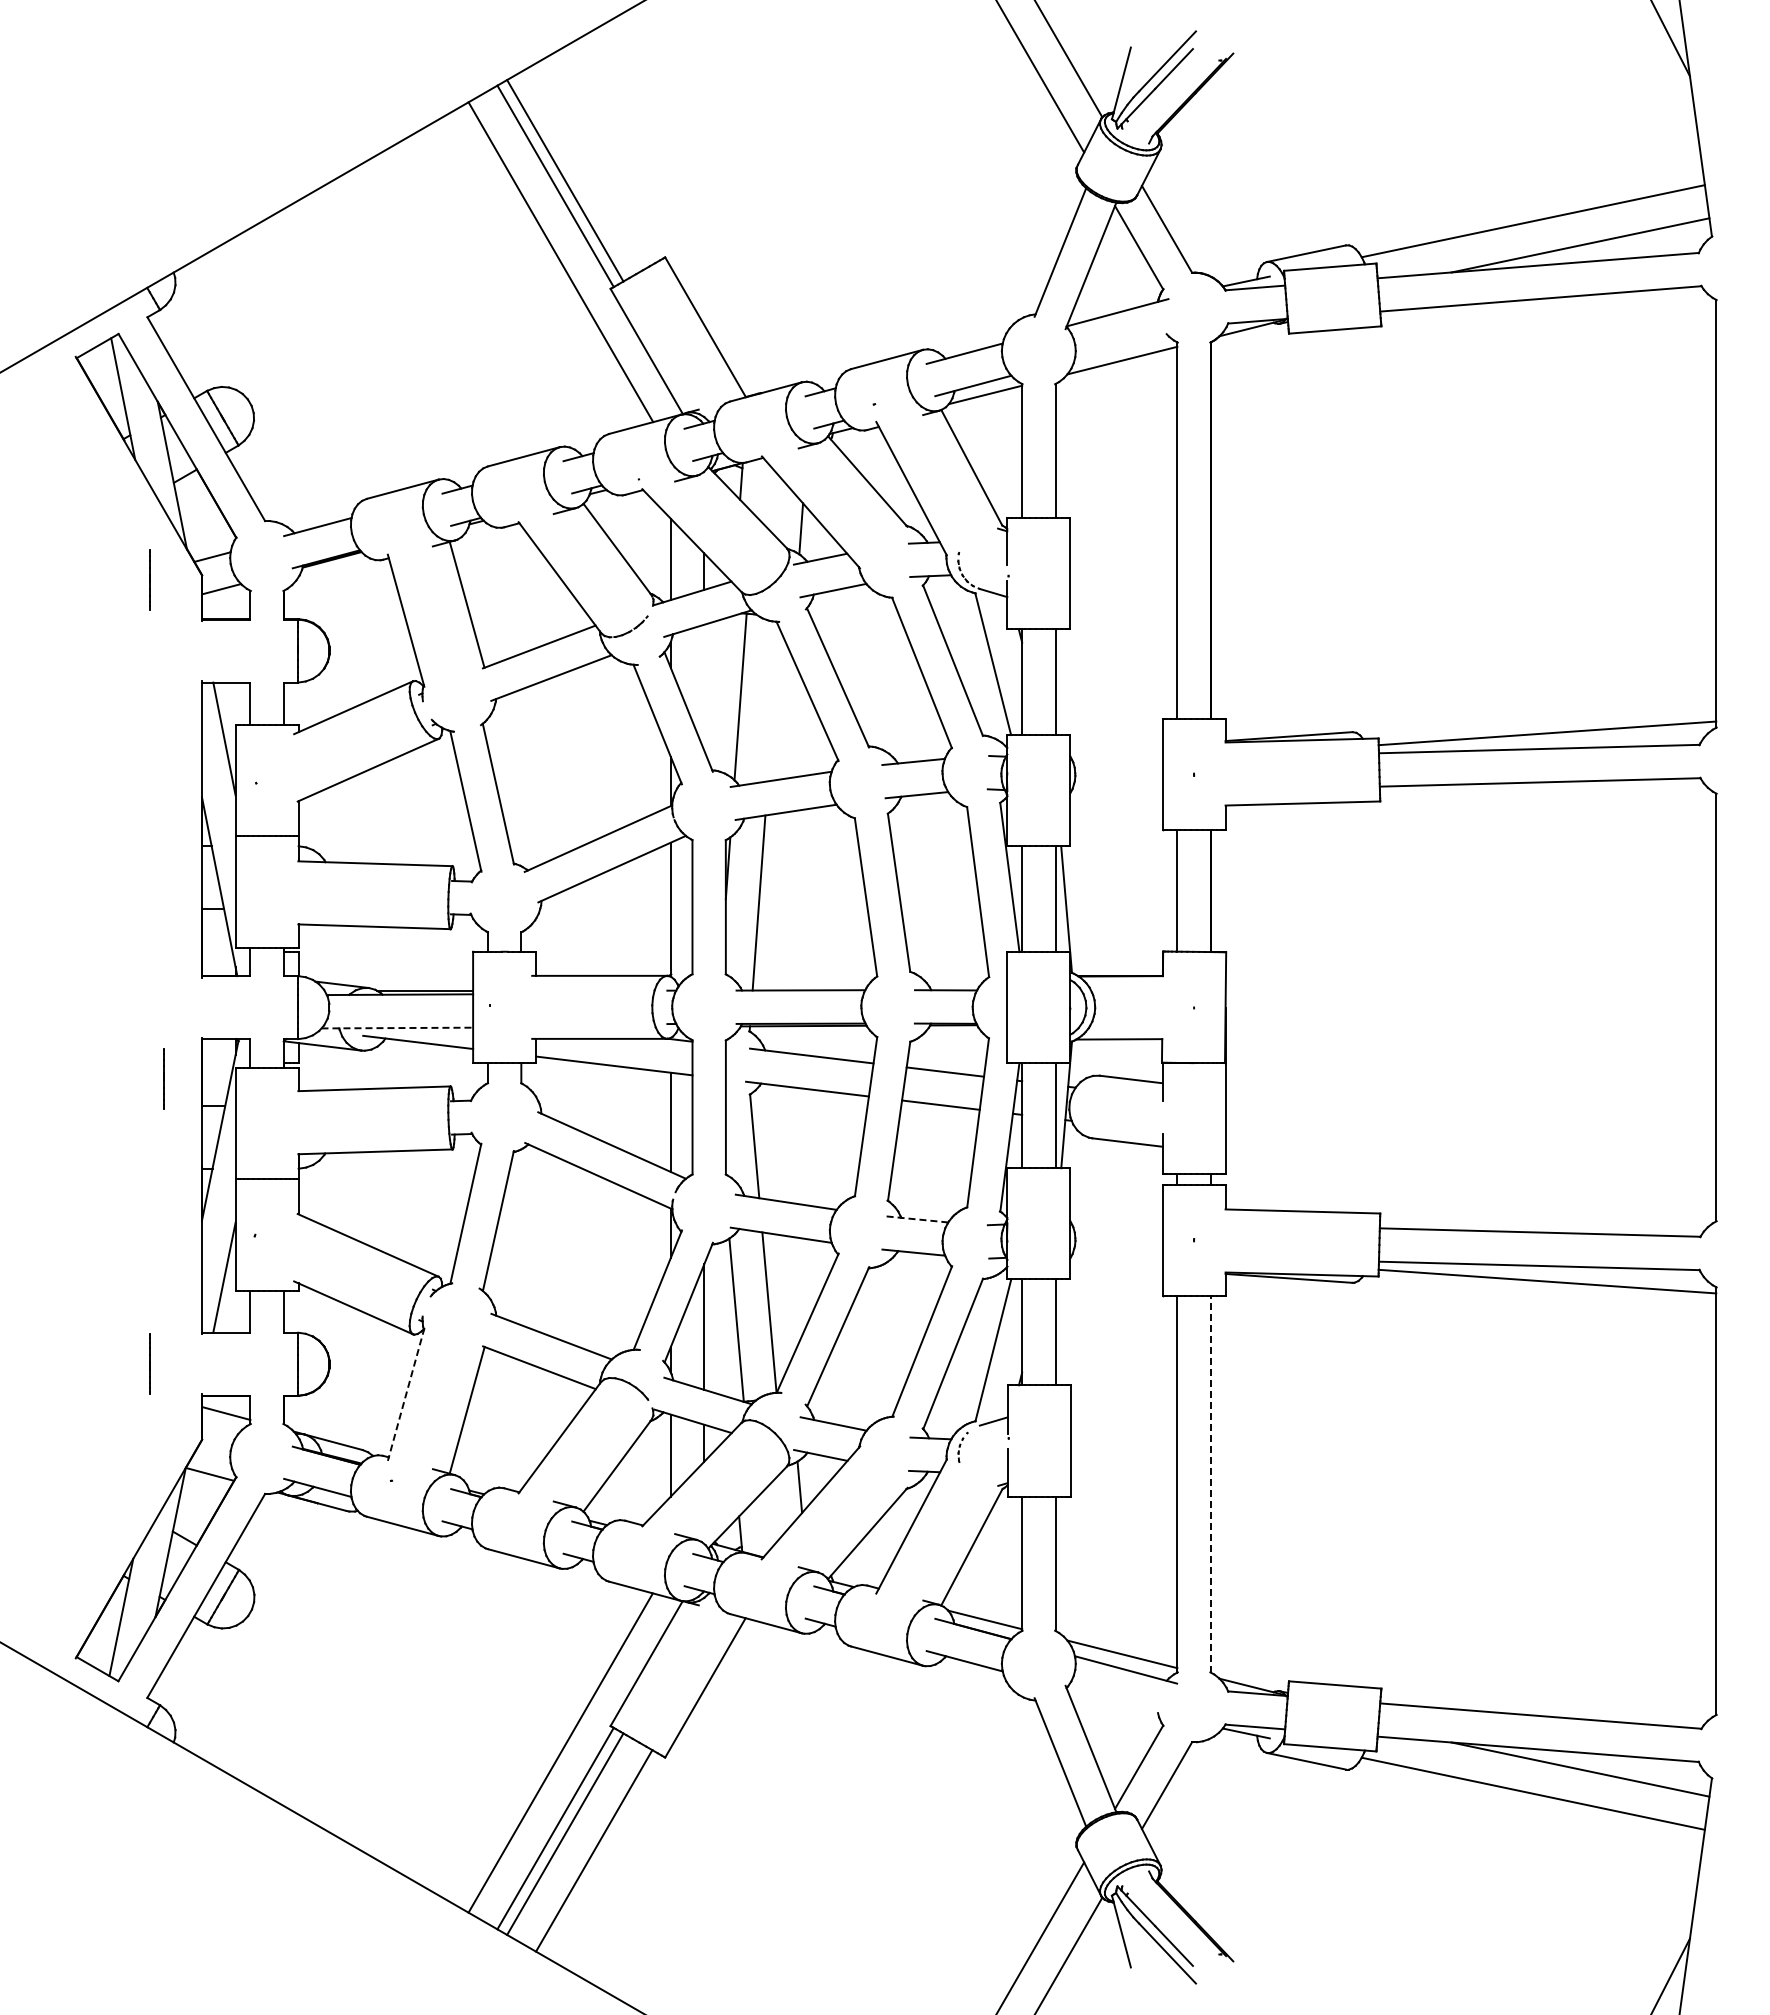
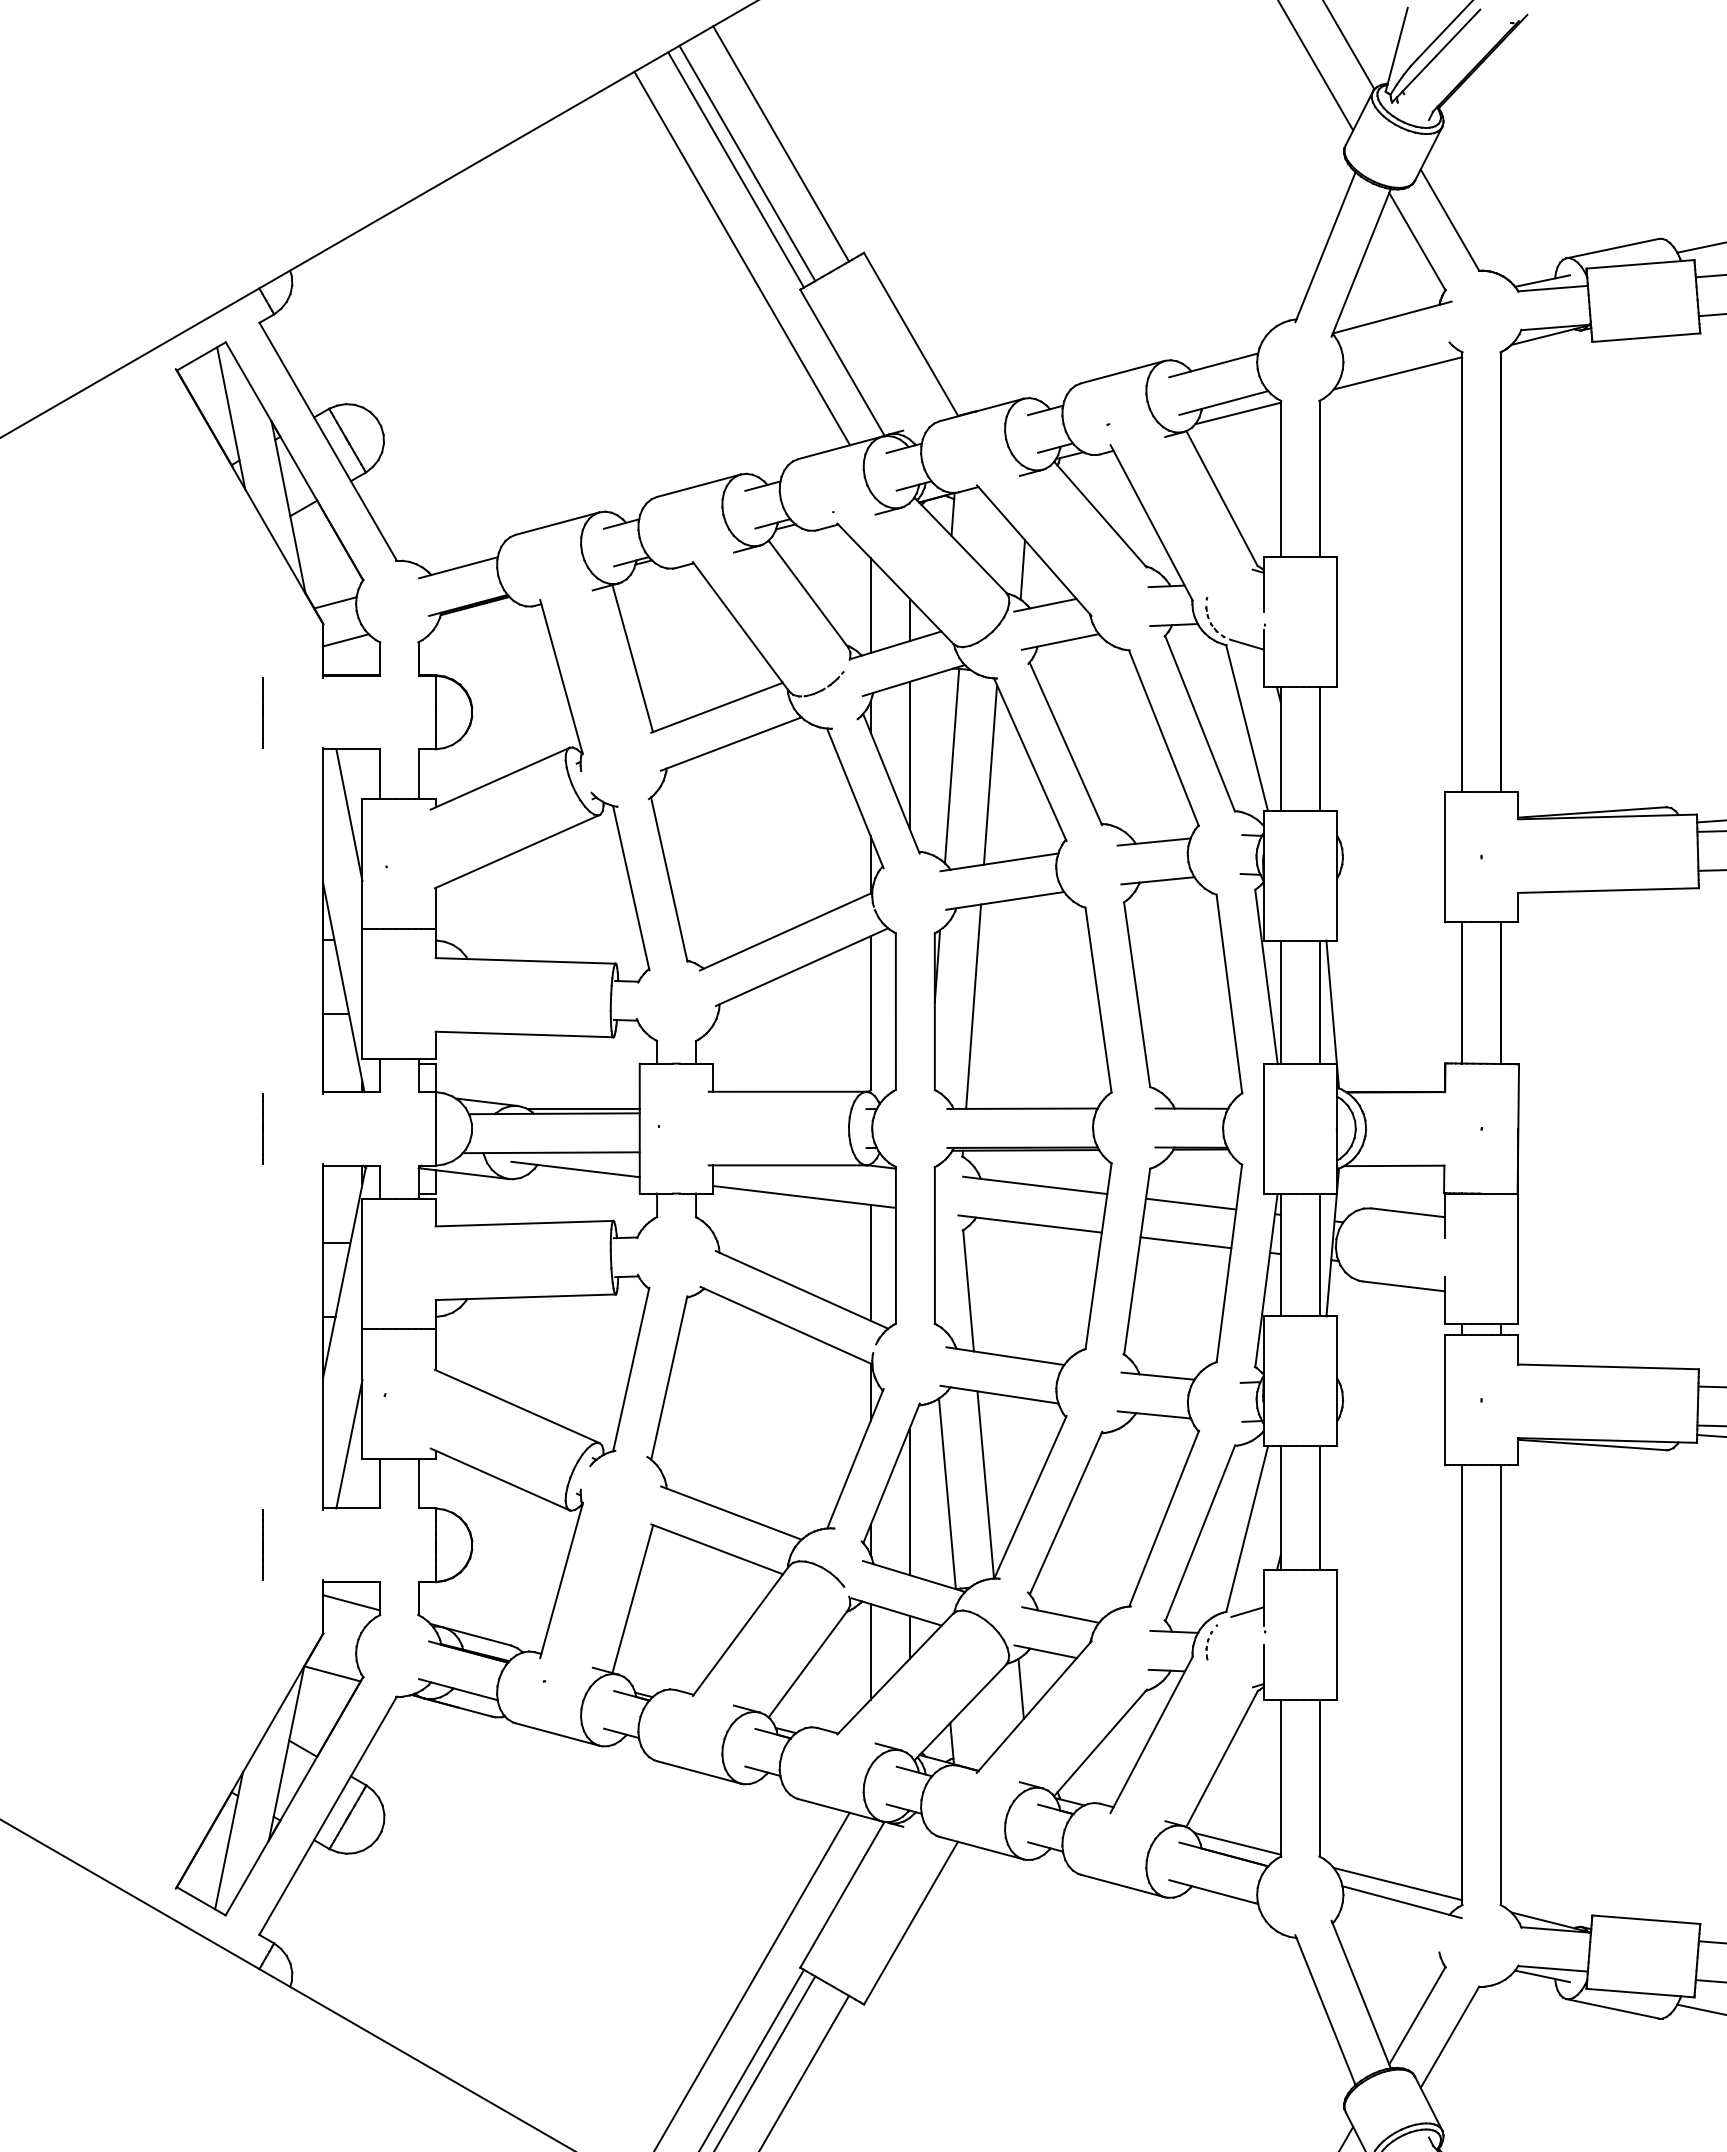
line: (594, 163) -> (781, 143), added
line: (149, 579) -> (261, 711), moved
line: (704, 687) -> (909, 755), added
line: (773, 704) -> (990, 774), added
line: (397, 1028) -> (551, 1153), dashed -> solid
line: (163, 1078) -> (261, 1128), moved
line: (916, 1219) -> (1157, 1376), dashed -> solid
line: (406, 1394) -> (561, 1580), dashed -> solid
line: (1210, 1483) -> (1500, 1684), dashed -> solid

